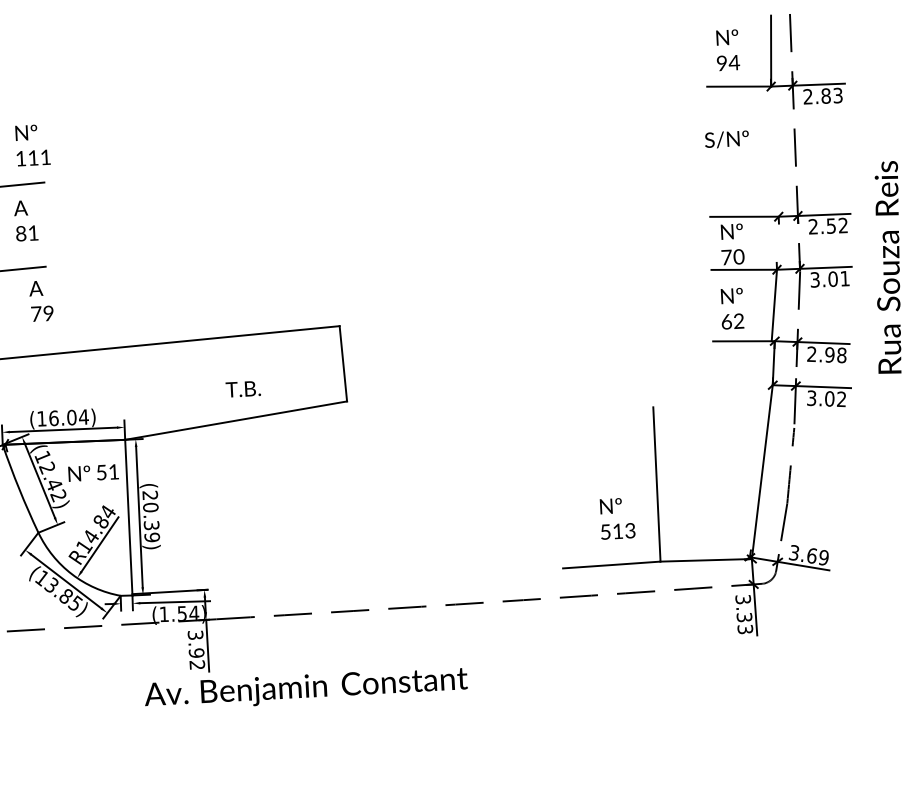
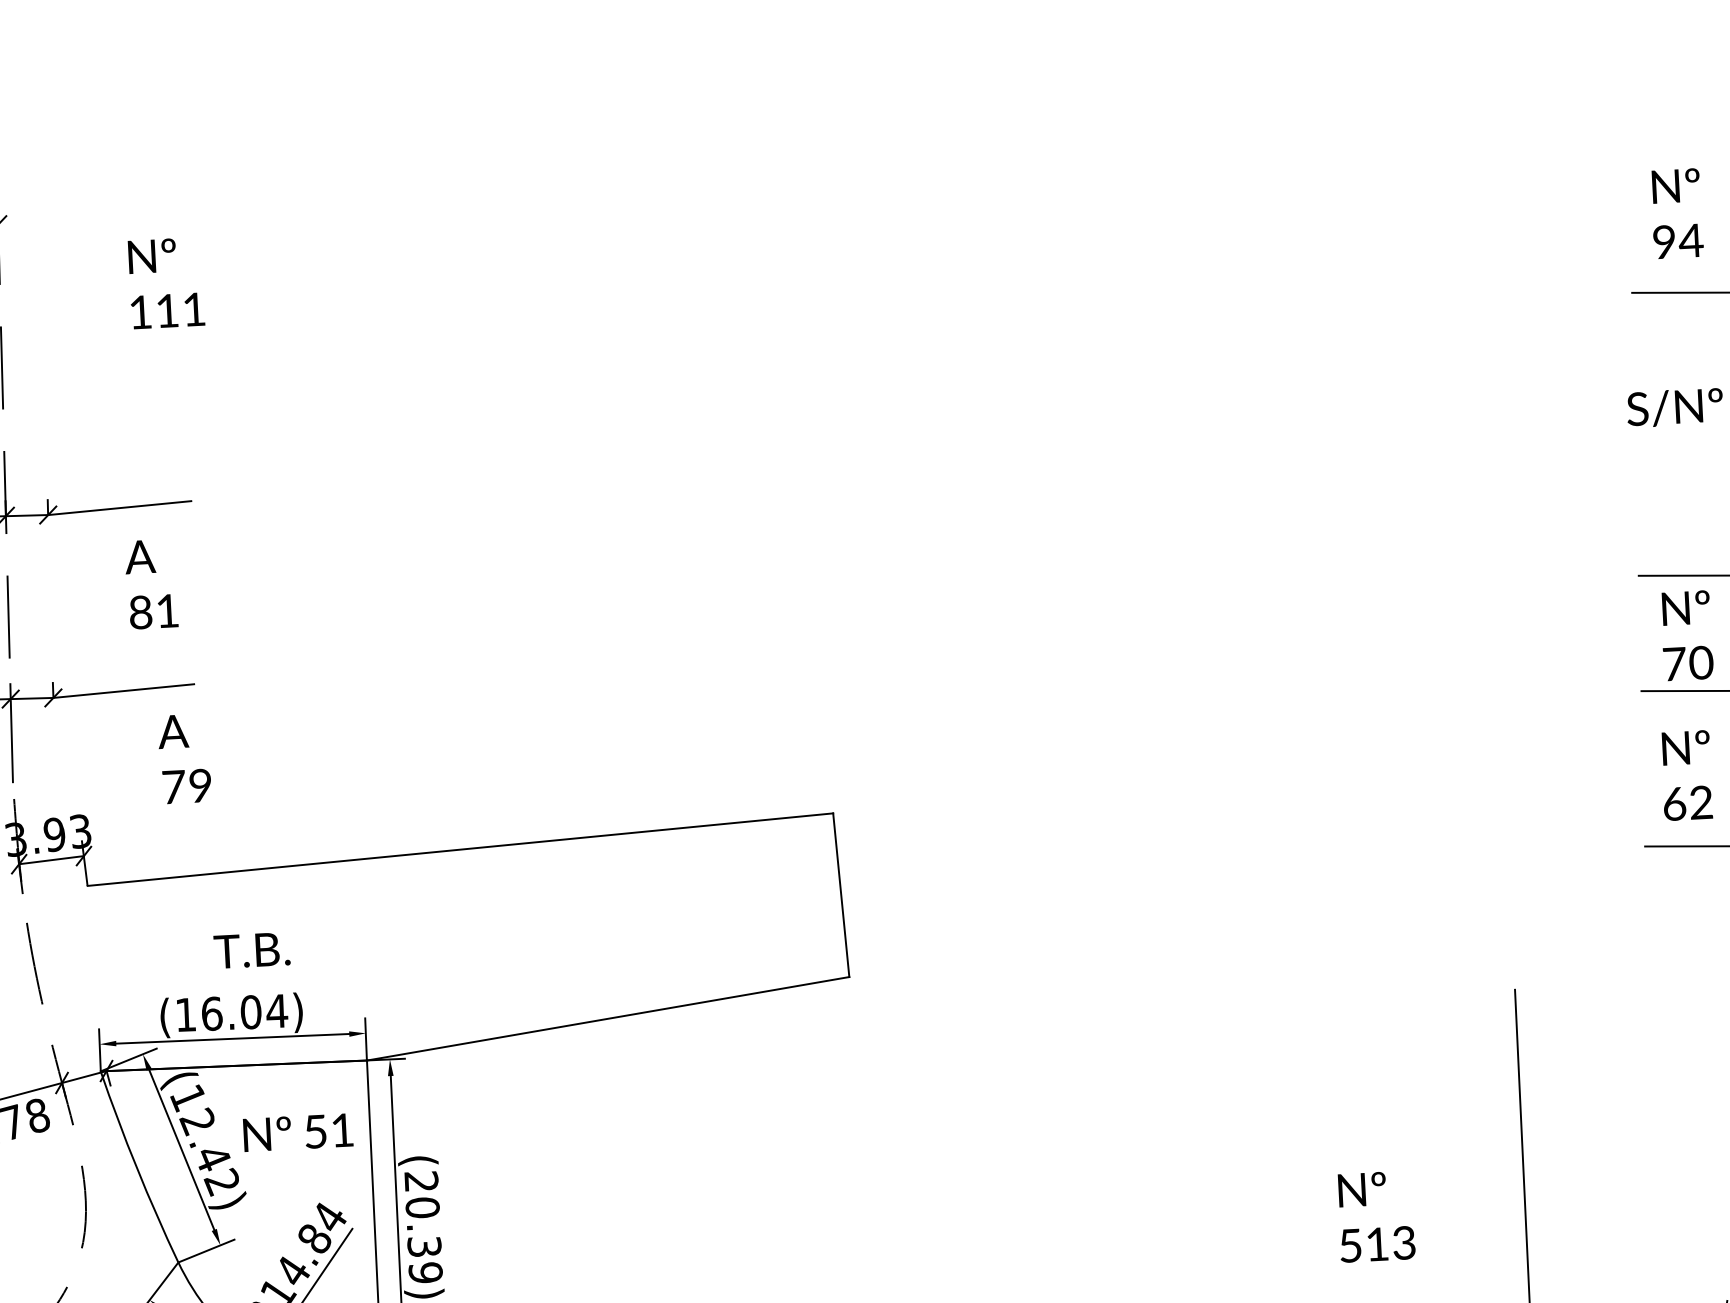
text: (32, 145) -> (165, 283), moved
text: (242, 389) -> (250, 951), moved
text: (617, 518) -> (1376, 1216), moved

